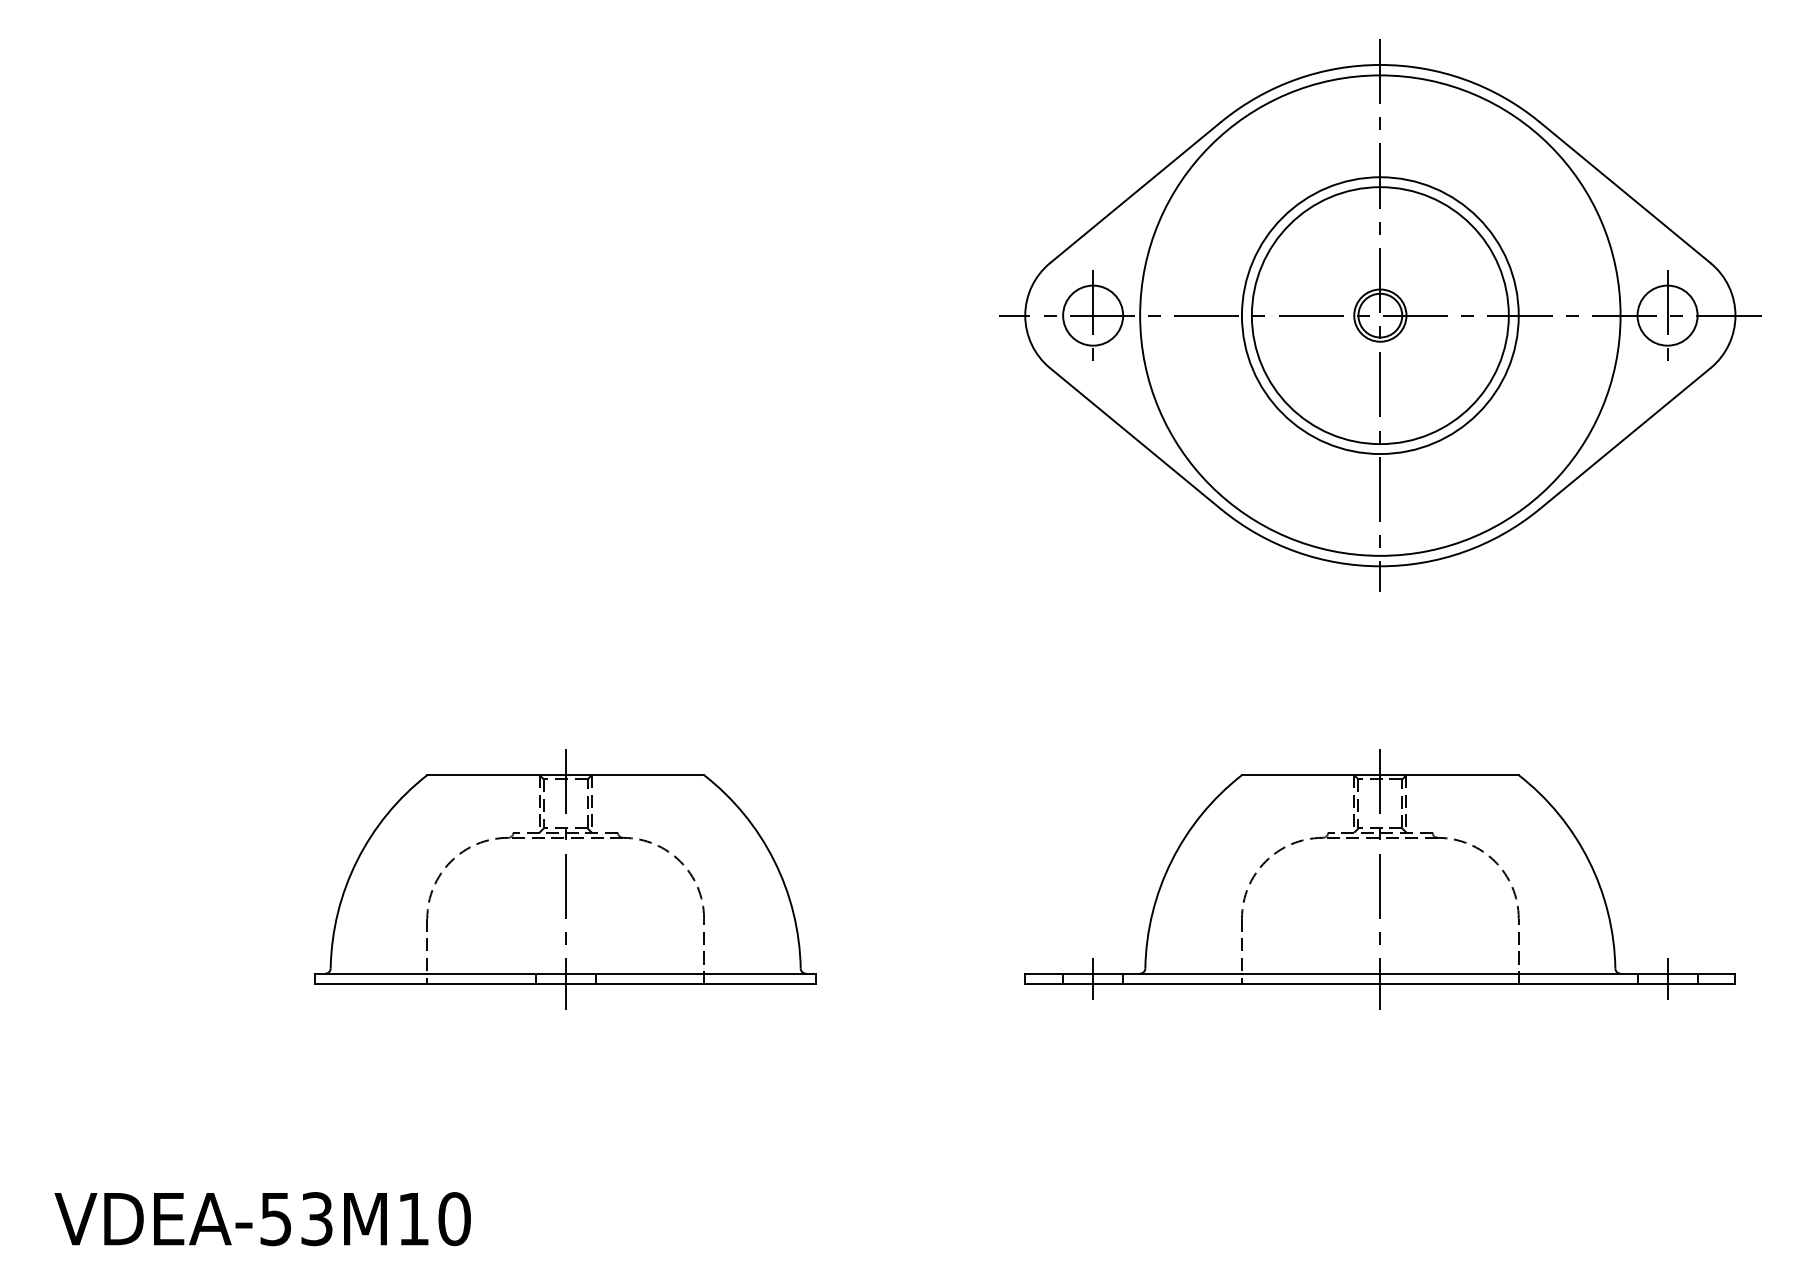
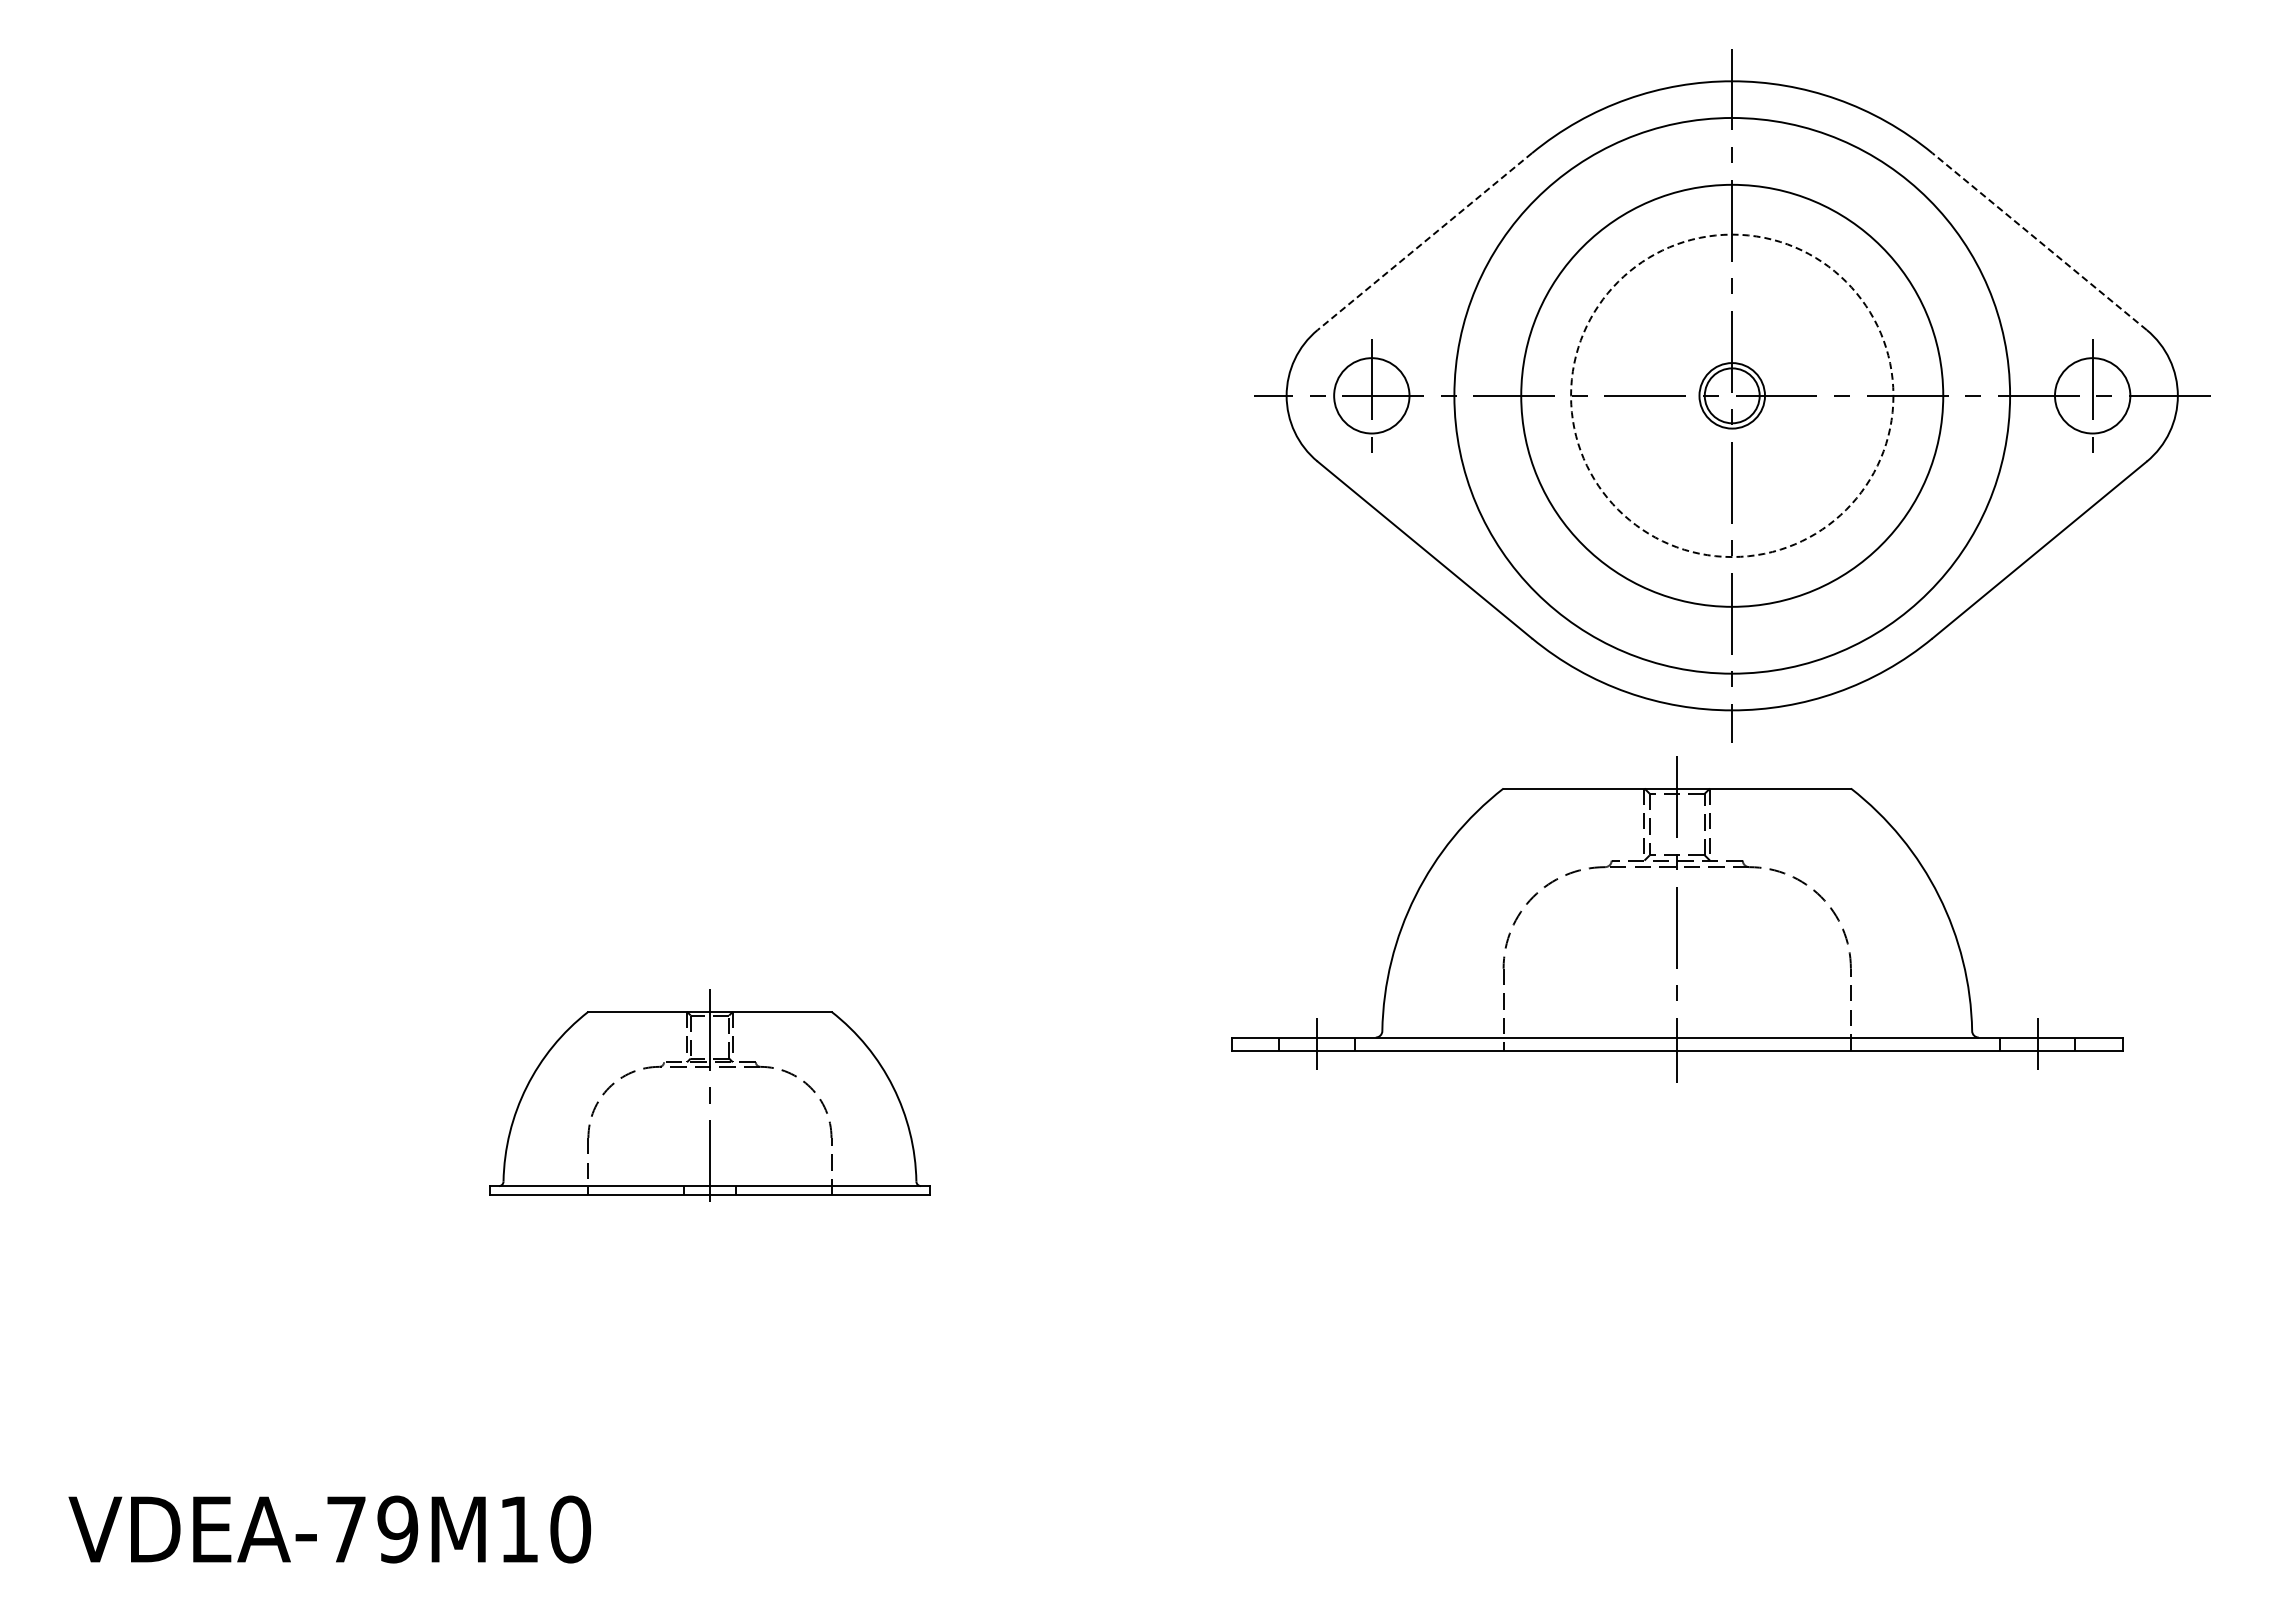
line: (1135, 192) -> (1424, 241), solid -> dashed
line: (1625, 192) -> (2039, 241), solid -> dashed
circle: (1379, 315) -> (1731, 395), size x0.7
circle: (1379, 315) -> (1731, 395), size x1.6
circle: (1380, 315) -> (1732, 395), solid -> dashed
part: (565, 879) -> (709, 1103), size x0.7
part: (1380, 879) -> (1677, 919), moved
text: (296, 1219) -> (372, 1529), VDEA-53M10 -> VDEA-79M10

